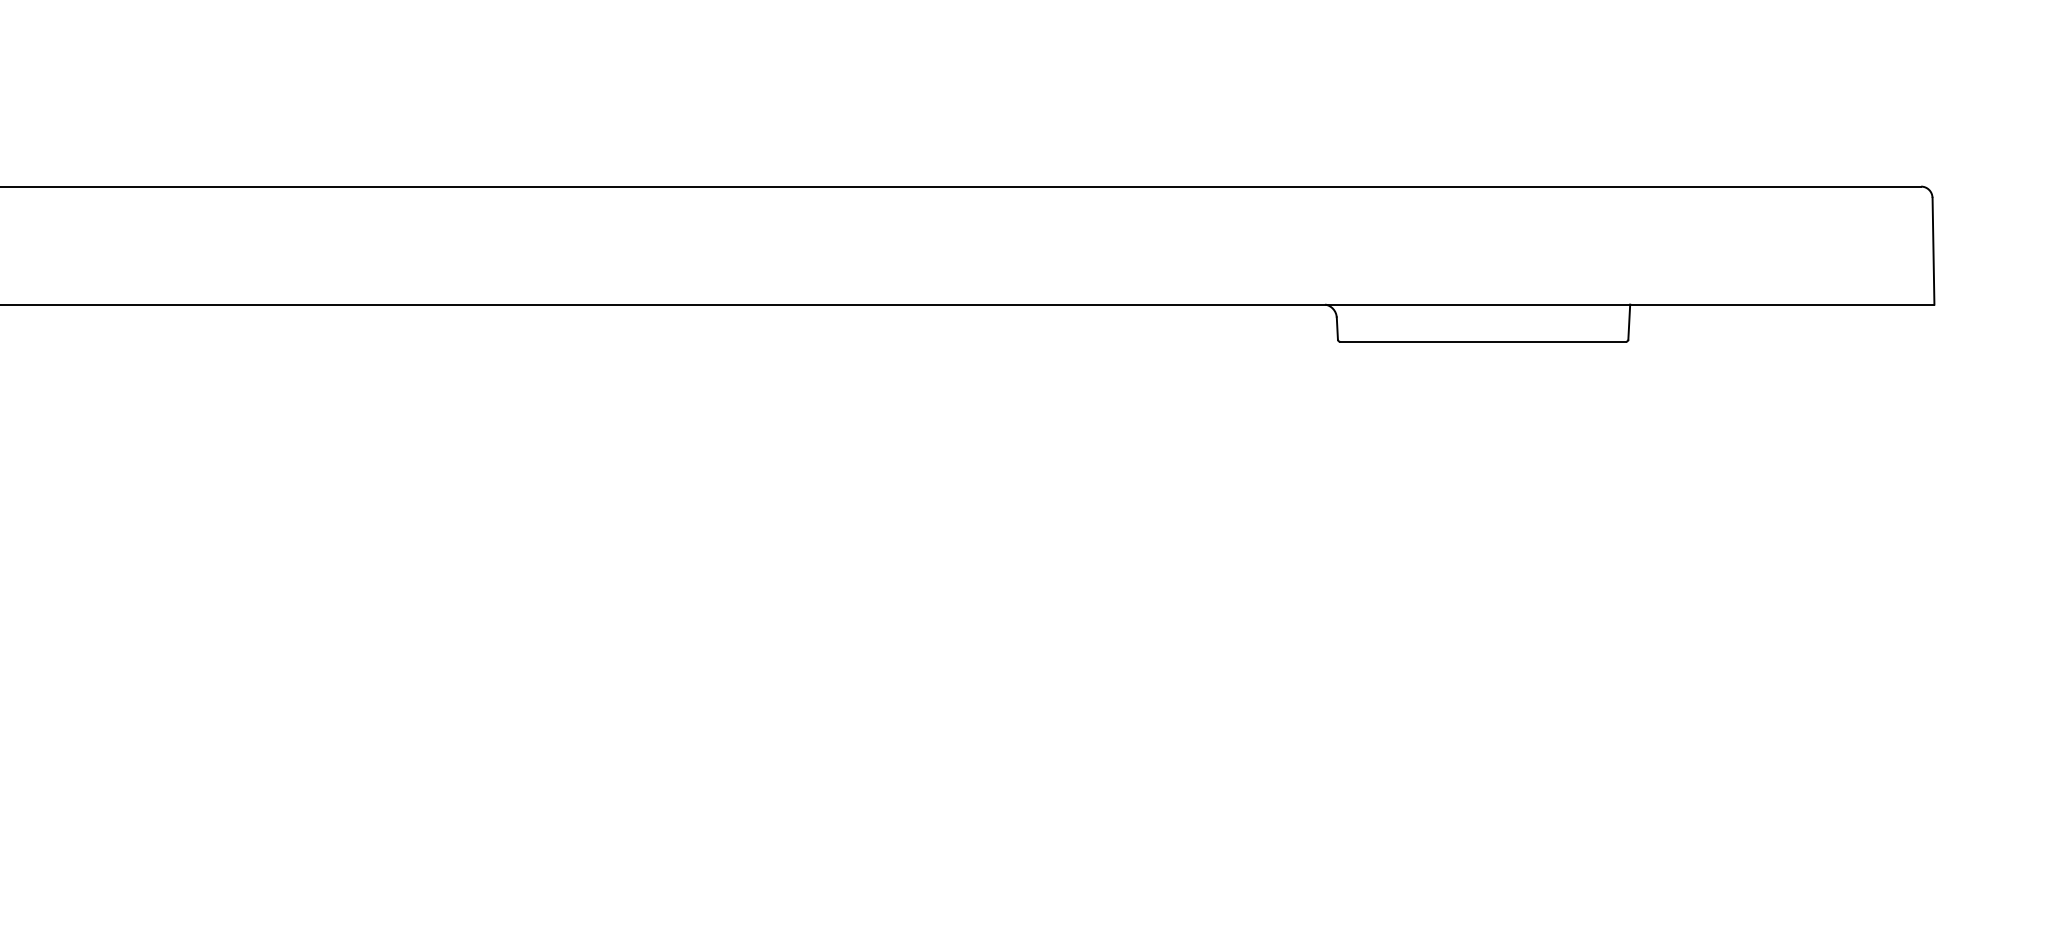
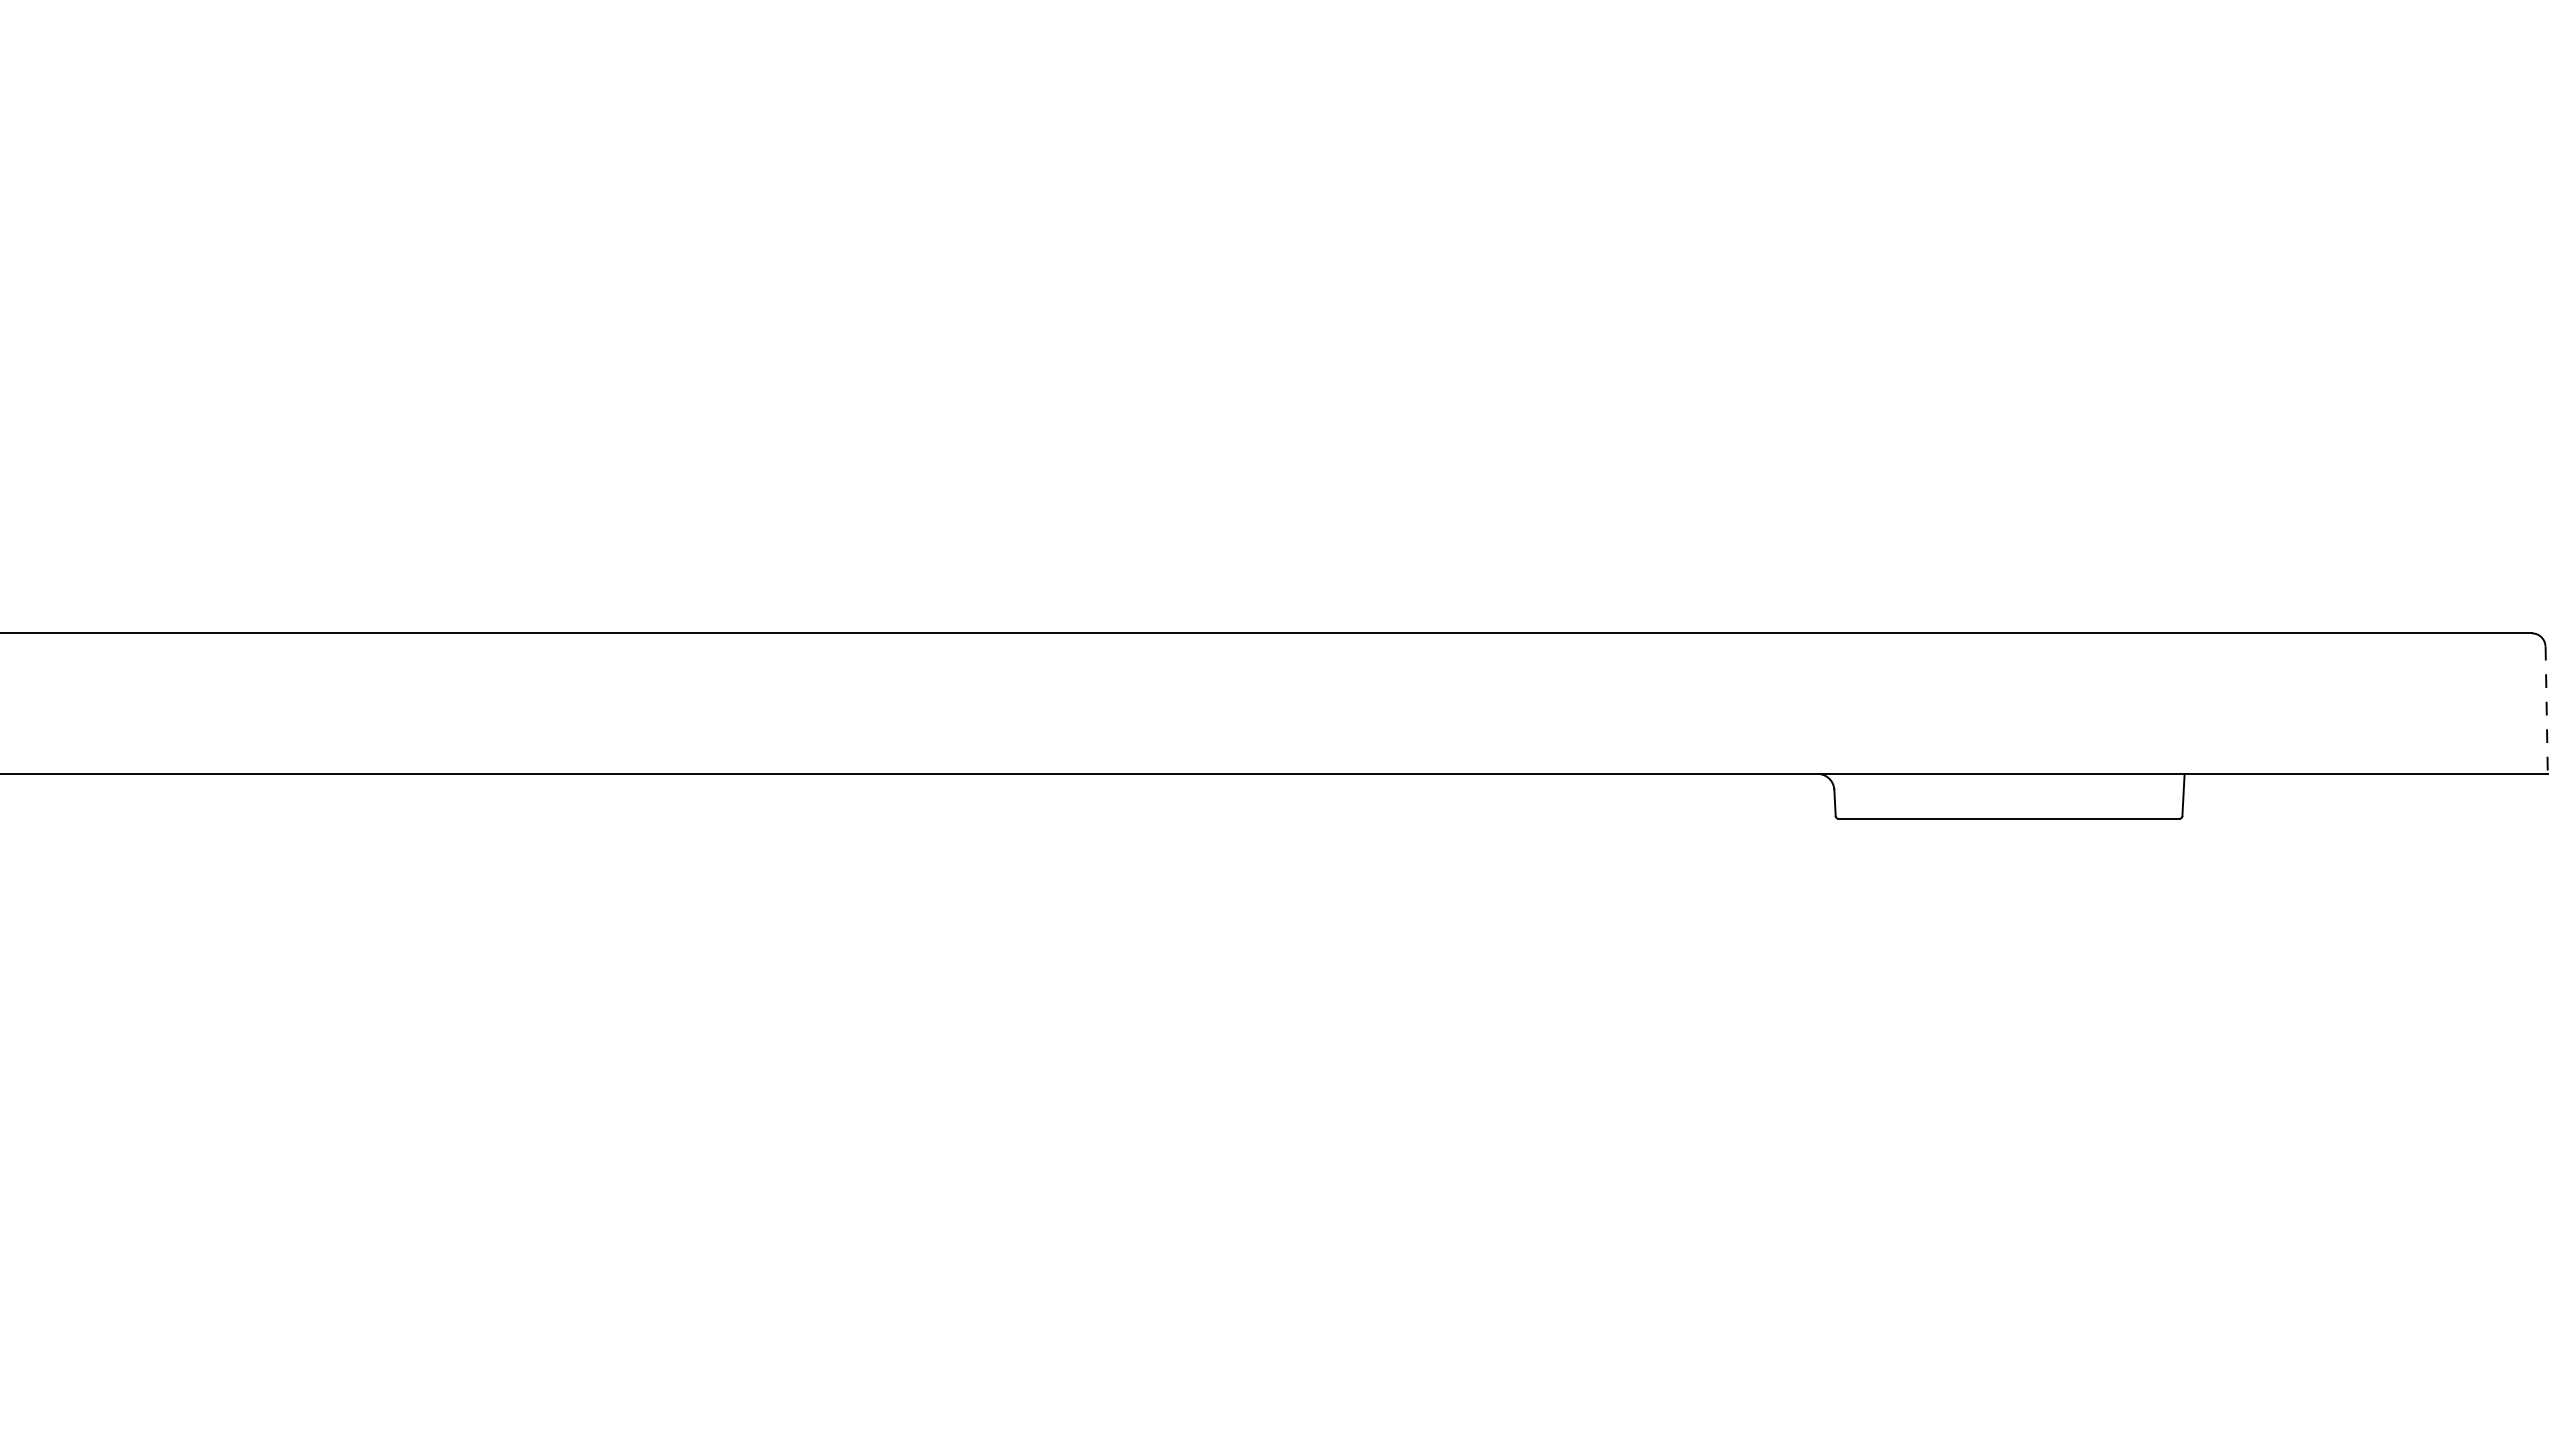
line: (1933, 251) -> (2546, 710), solid -> dashed

